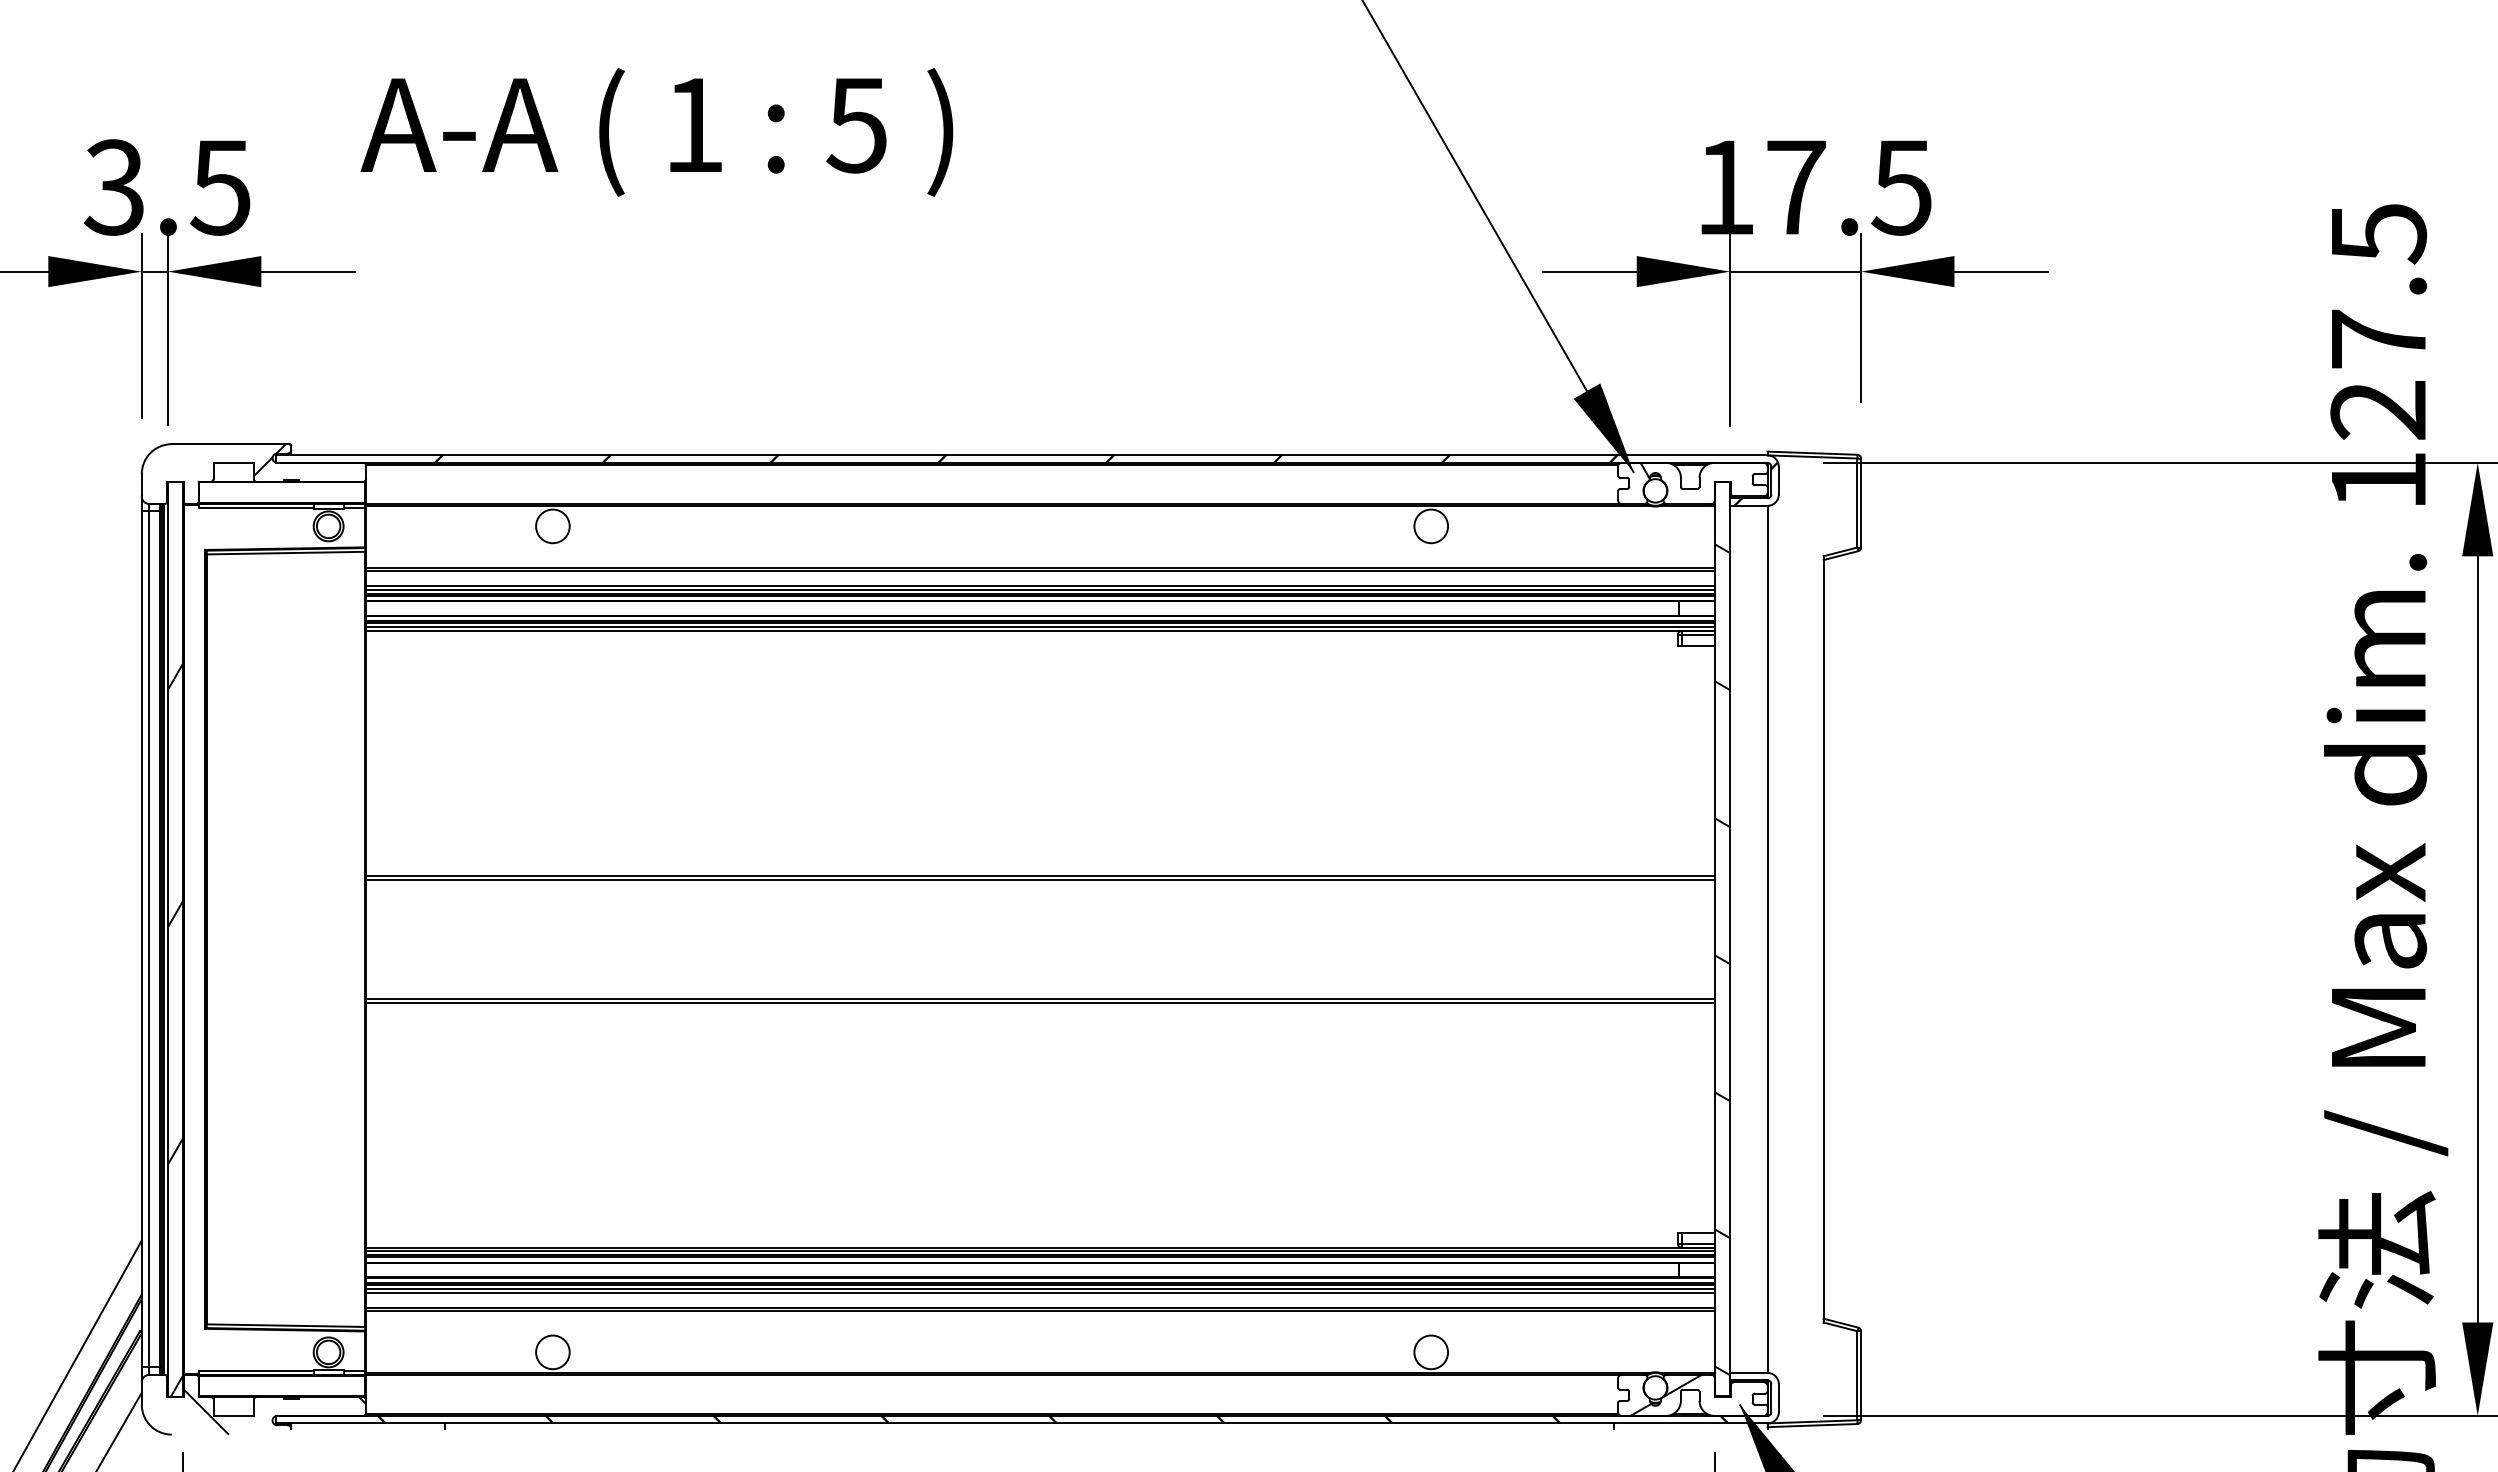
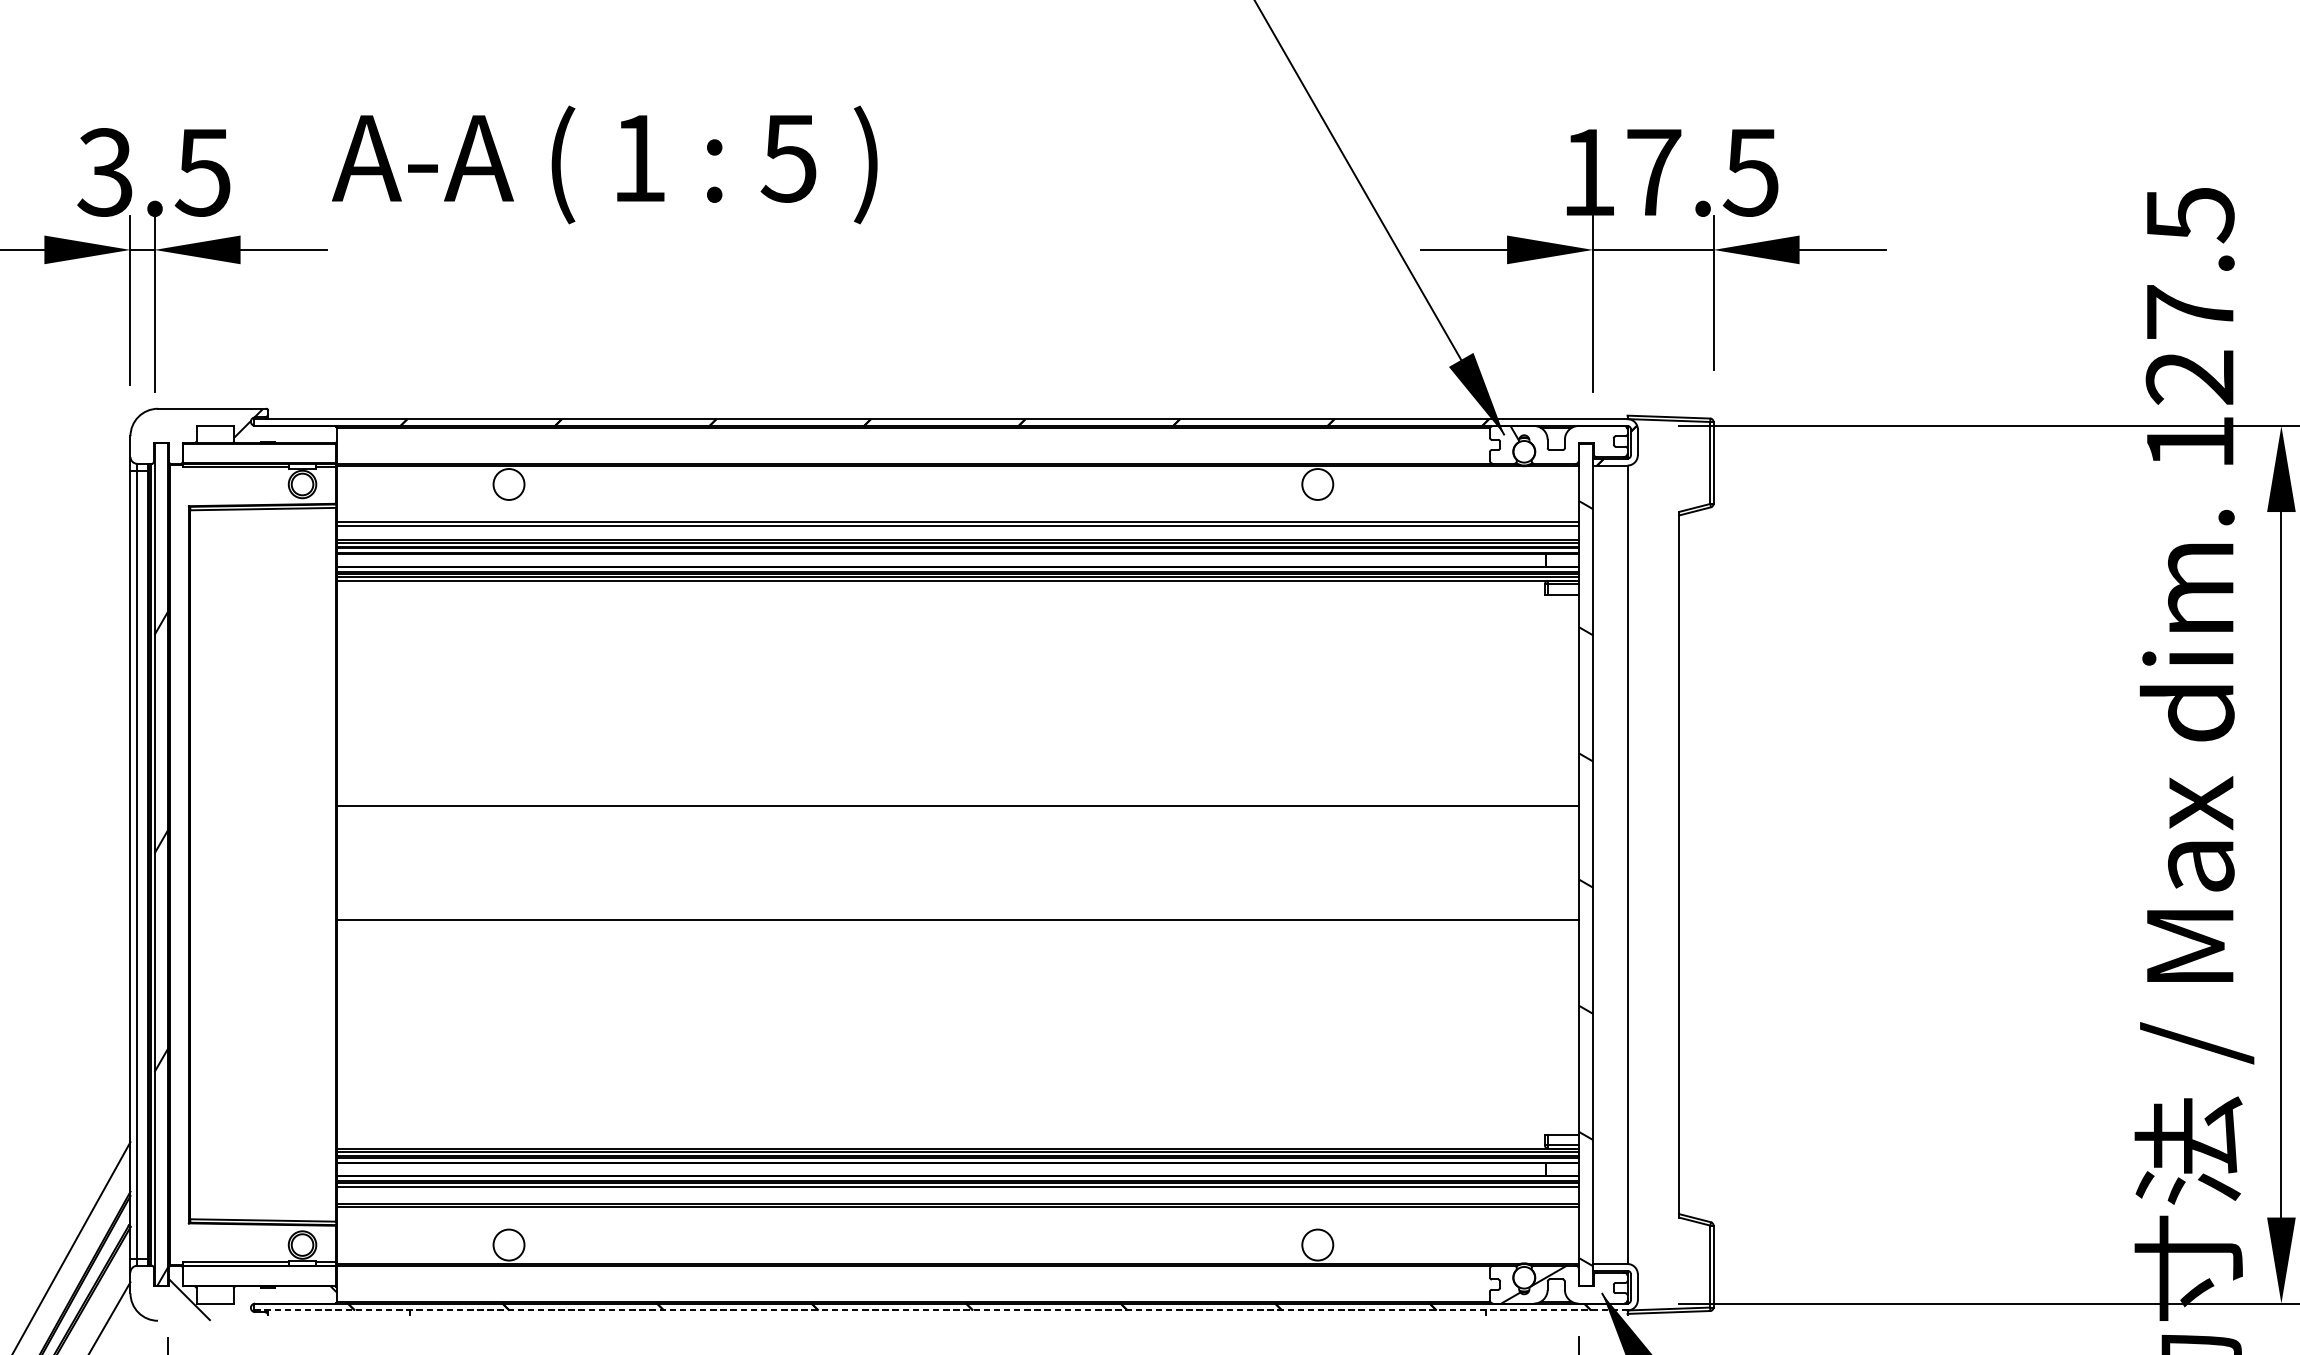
text: (656, 132) -> (604, 165), moved
line: (1040, 879) -> (958, 809), removed
line: (1040, 1002) -> (958, 922), removed
line: (1040, 1292) -> (958, 1189), removed
line: (1021, 1423) -> (940, 1310), solid -> dashed

